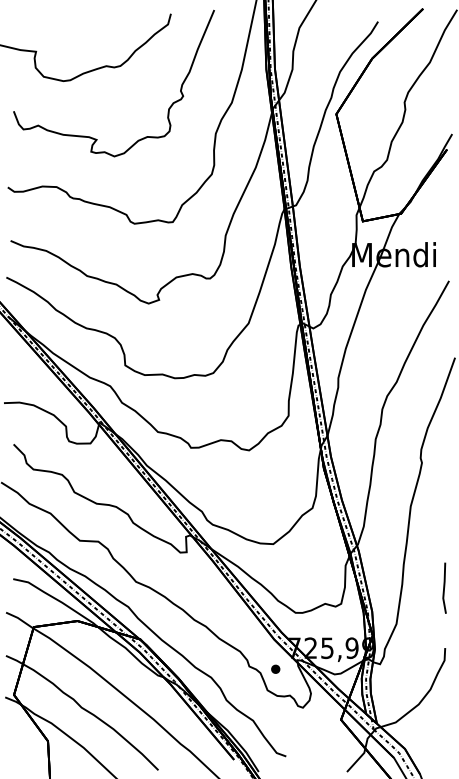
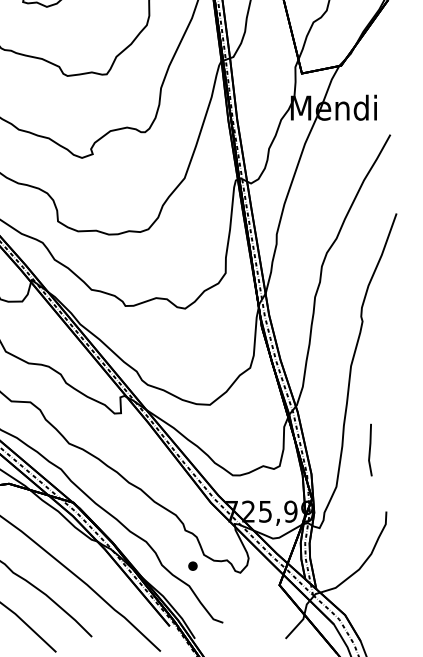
line: (444, 587) -> (370, 449), moved
part: (275, 668) -> (192, 565), moved

